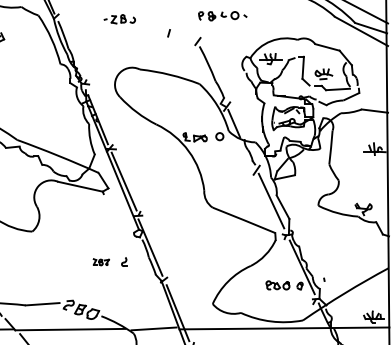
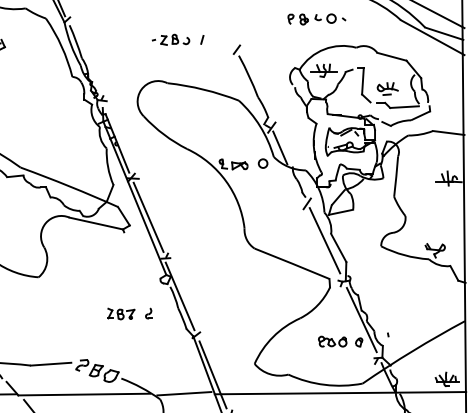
part: (222, 16) -> (316, 19), moved
part: (119, 19) -> (170, 40), moved
part: (101, 261) -> (121, 313), size x1.43

